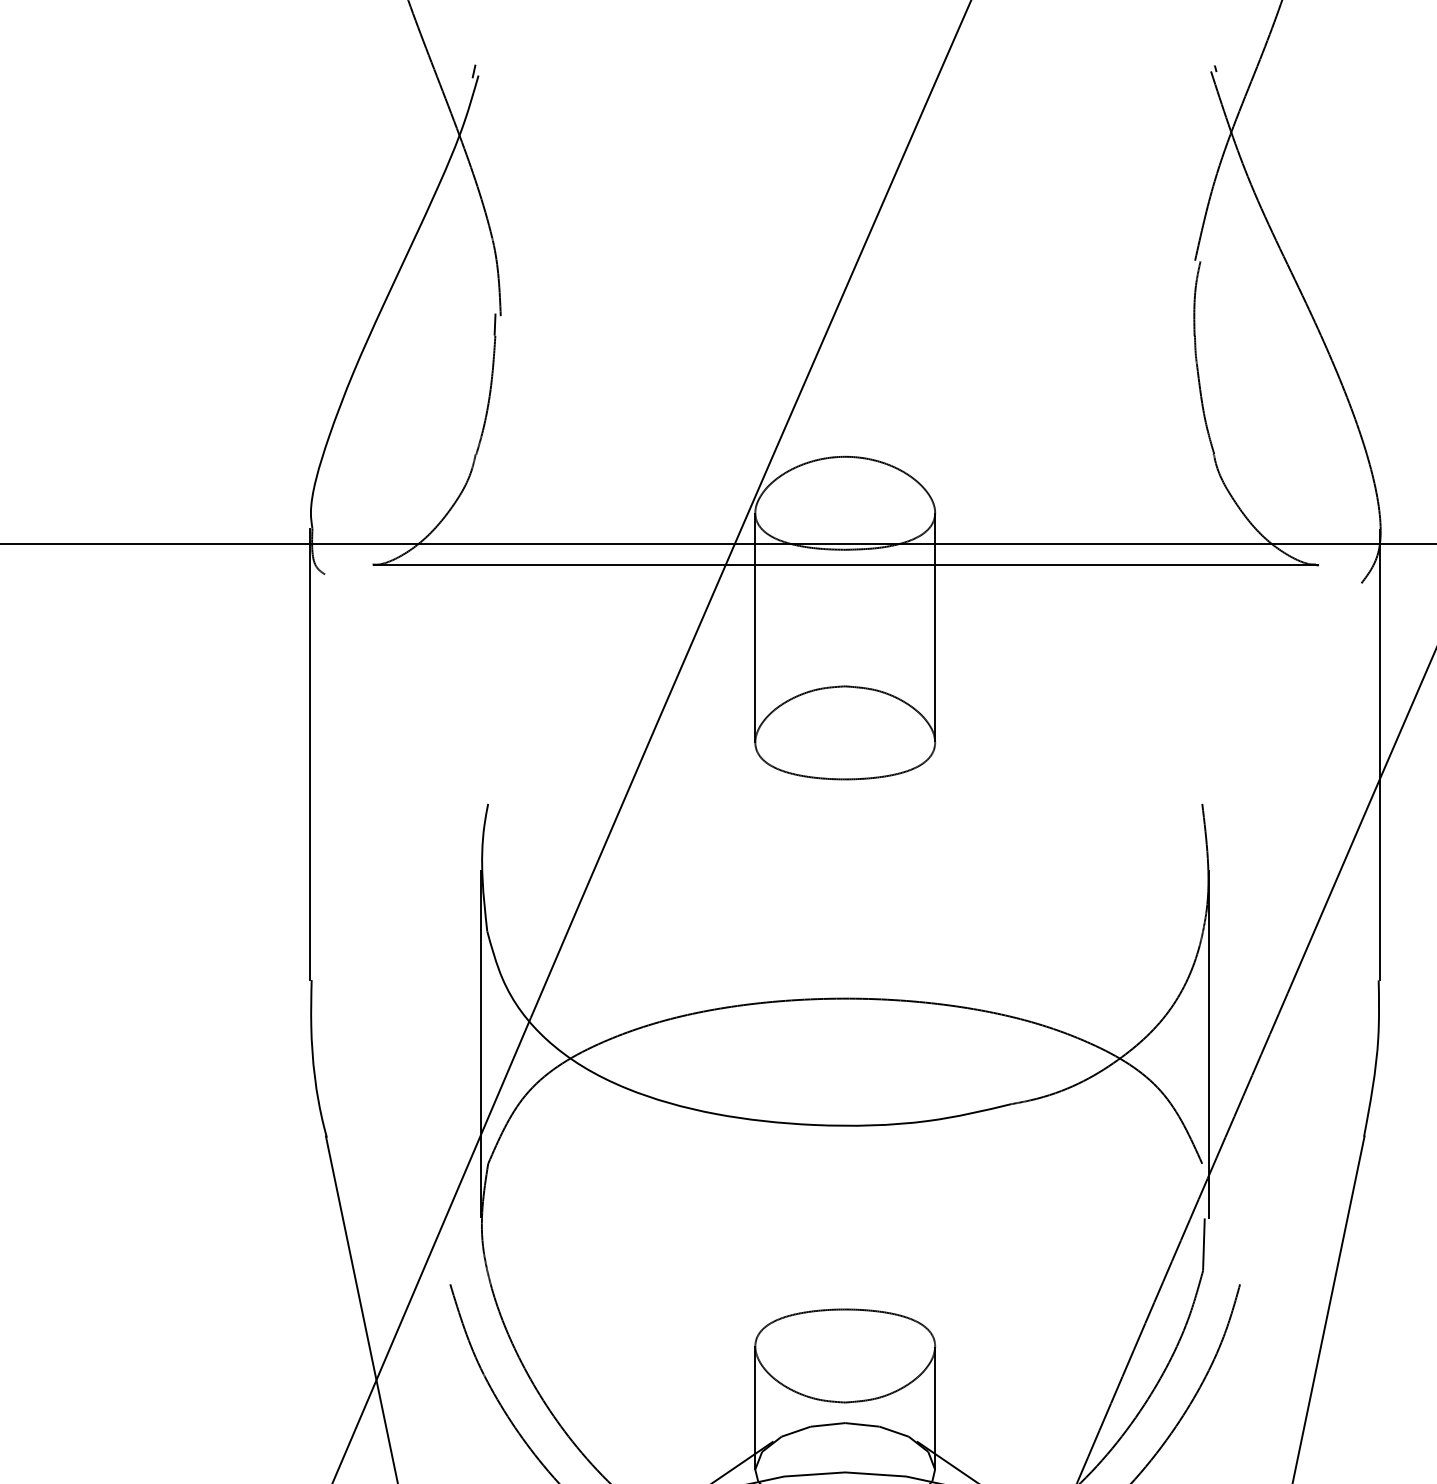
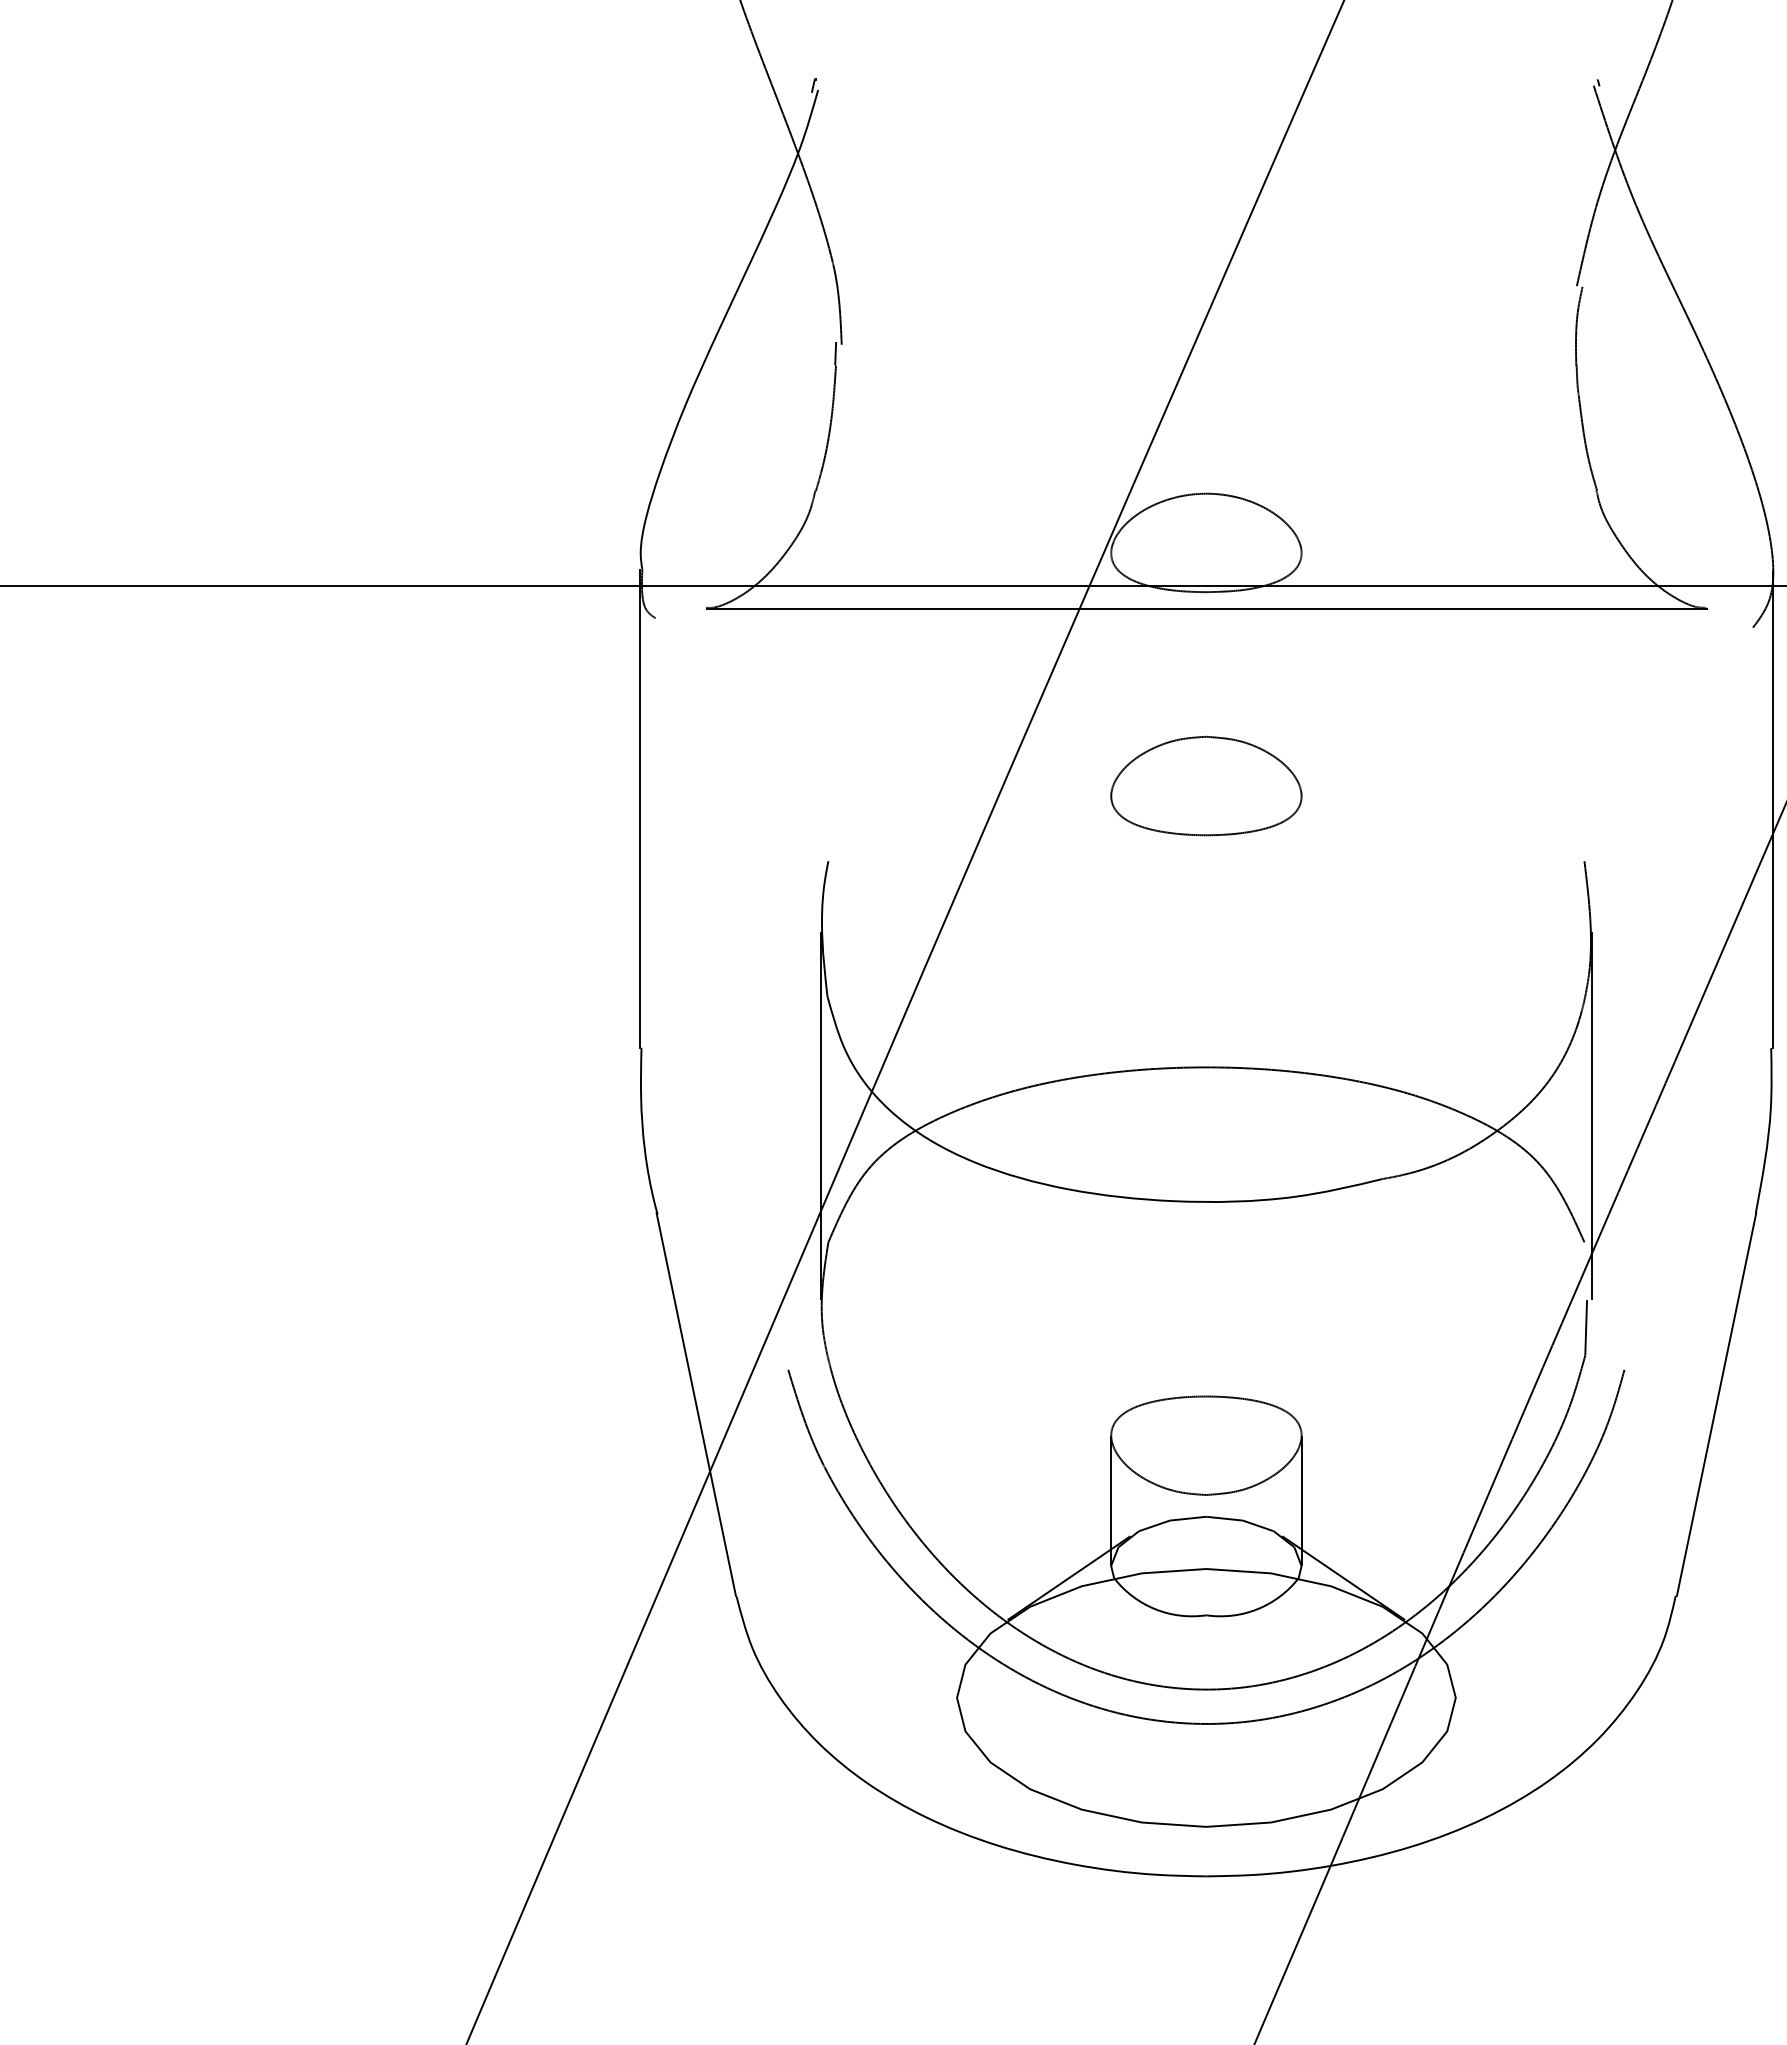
line: (755, 627) -> (1111, 674), removed
line: (935, 627) -> (1301, 674), removed

